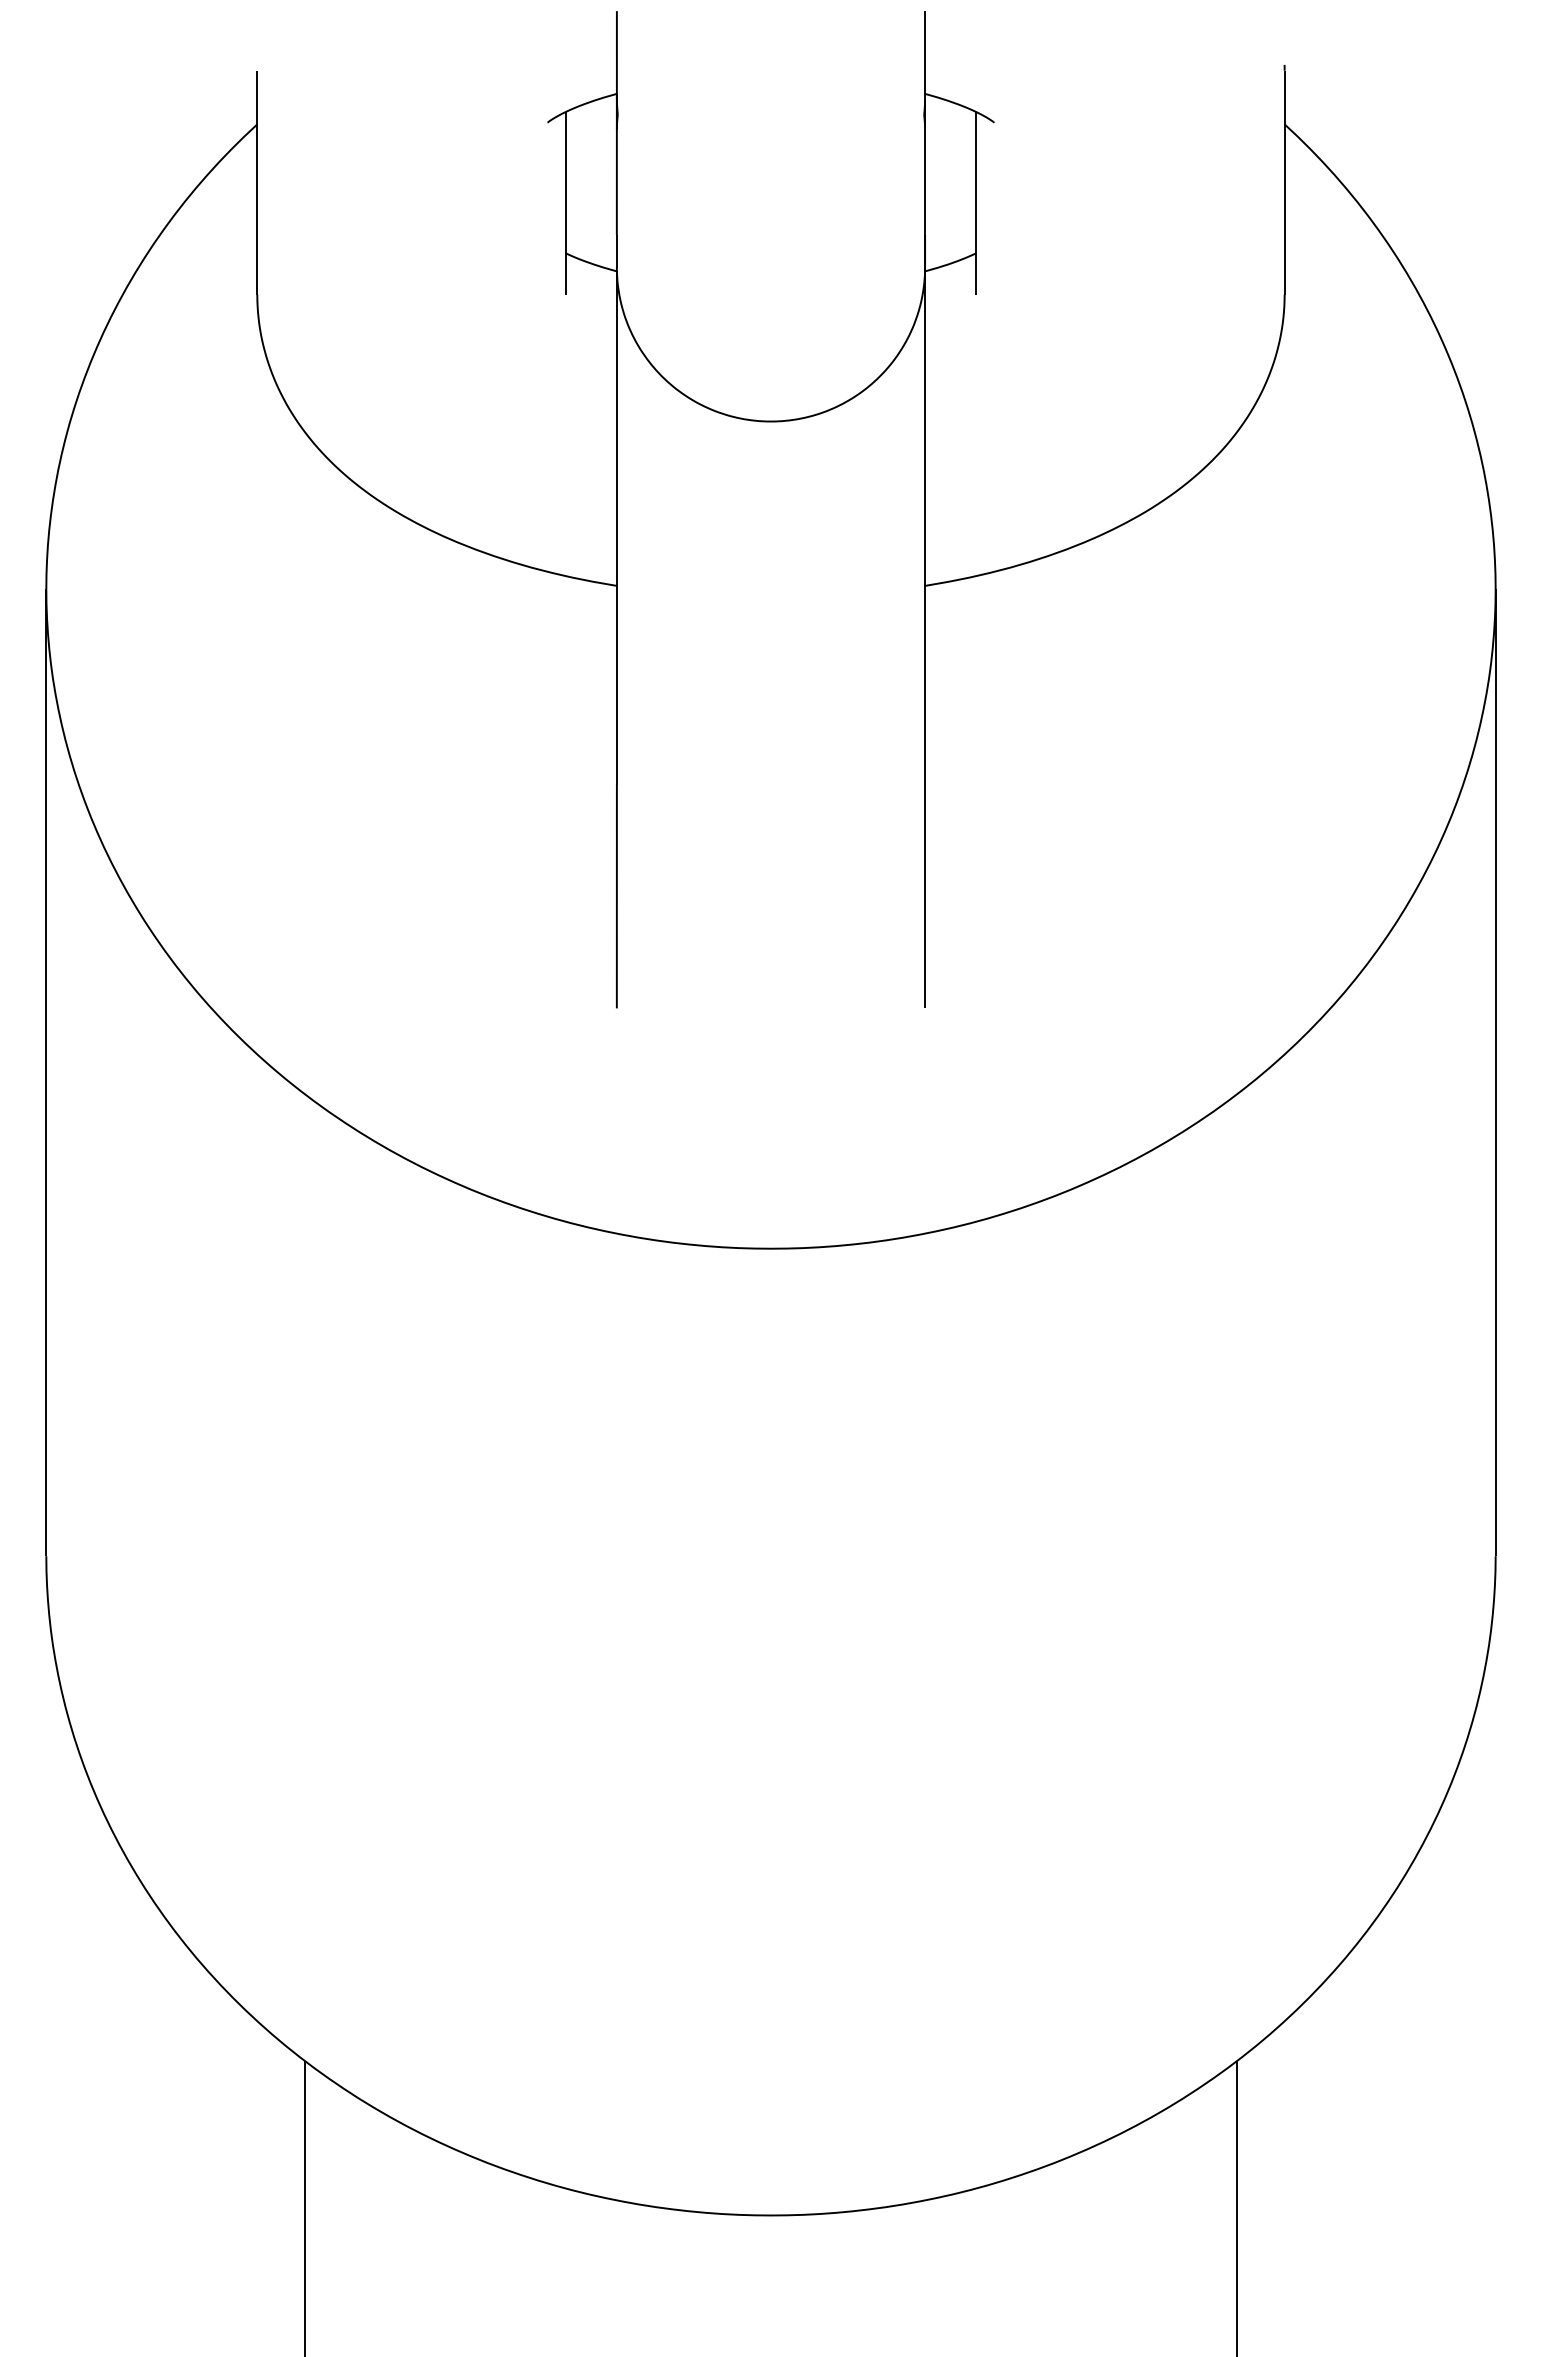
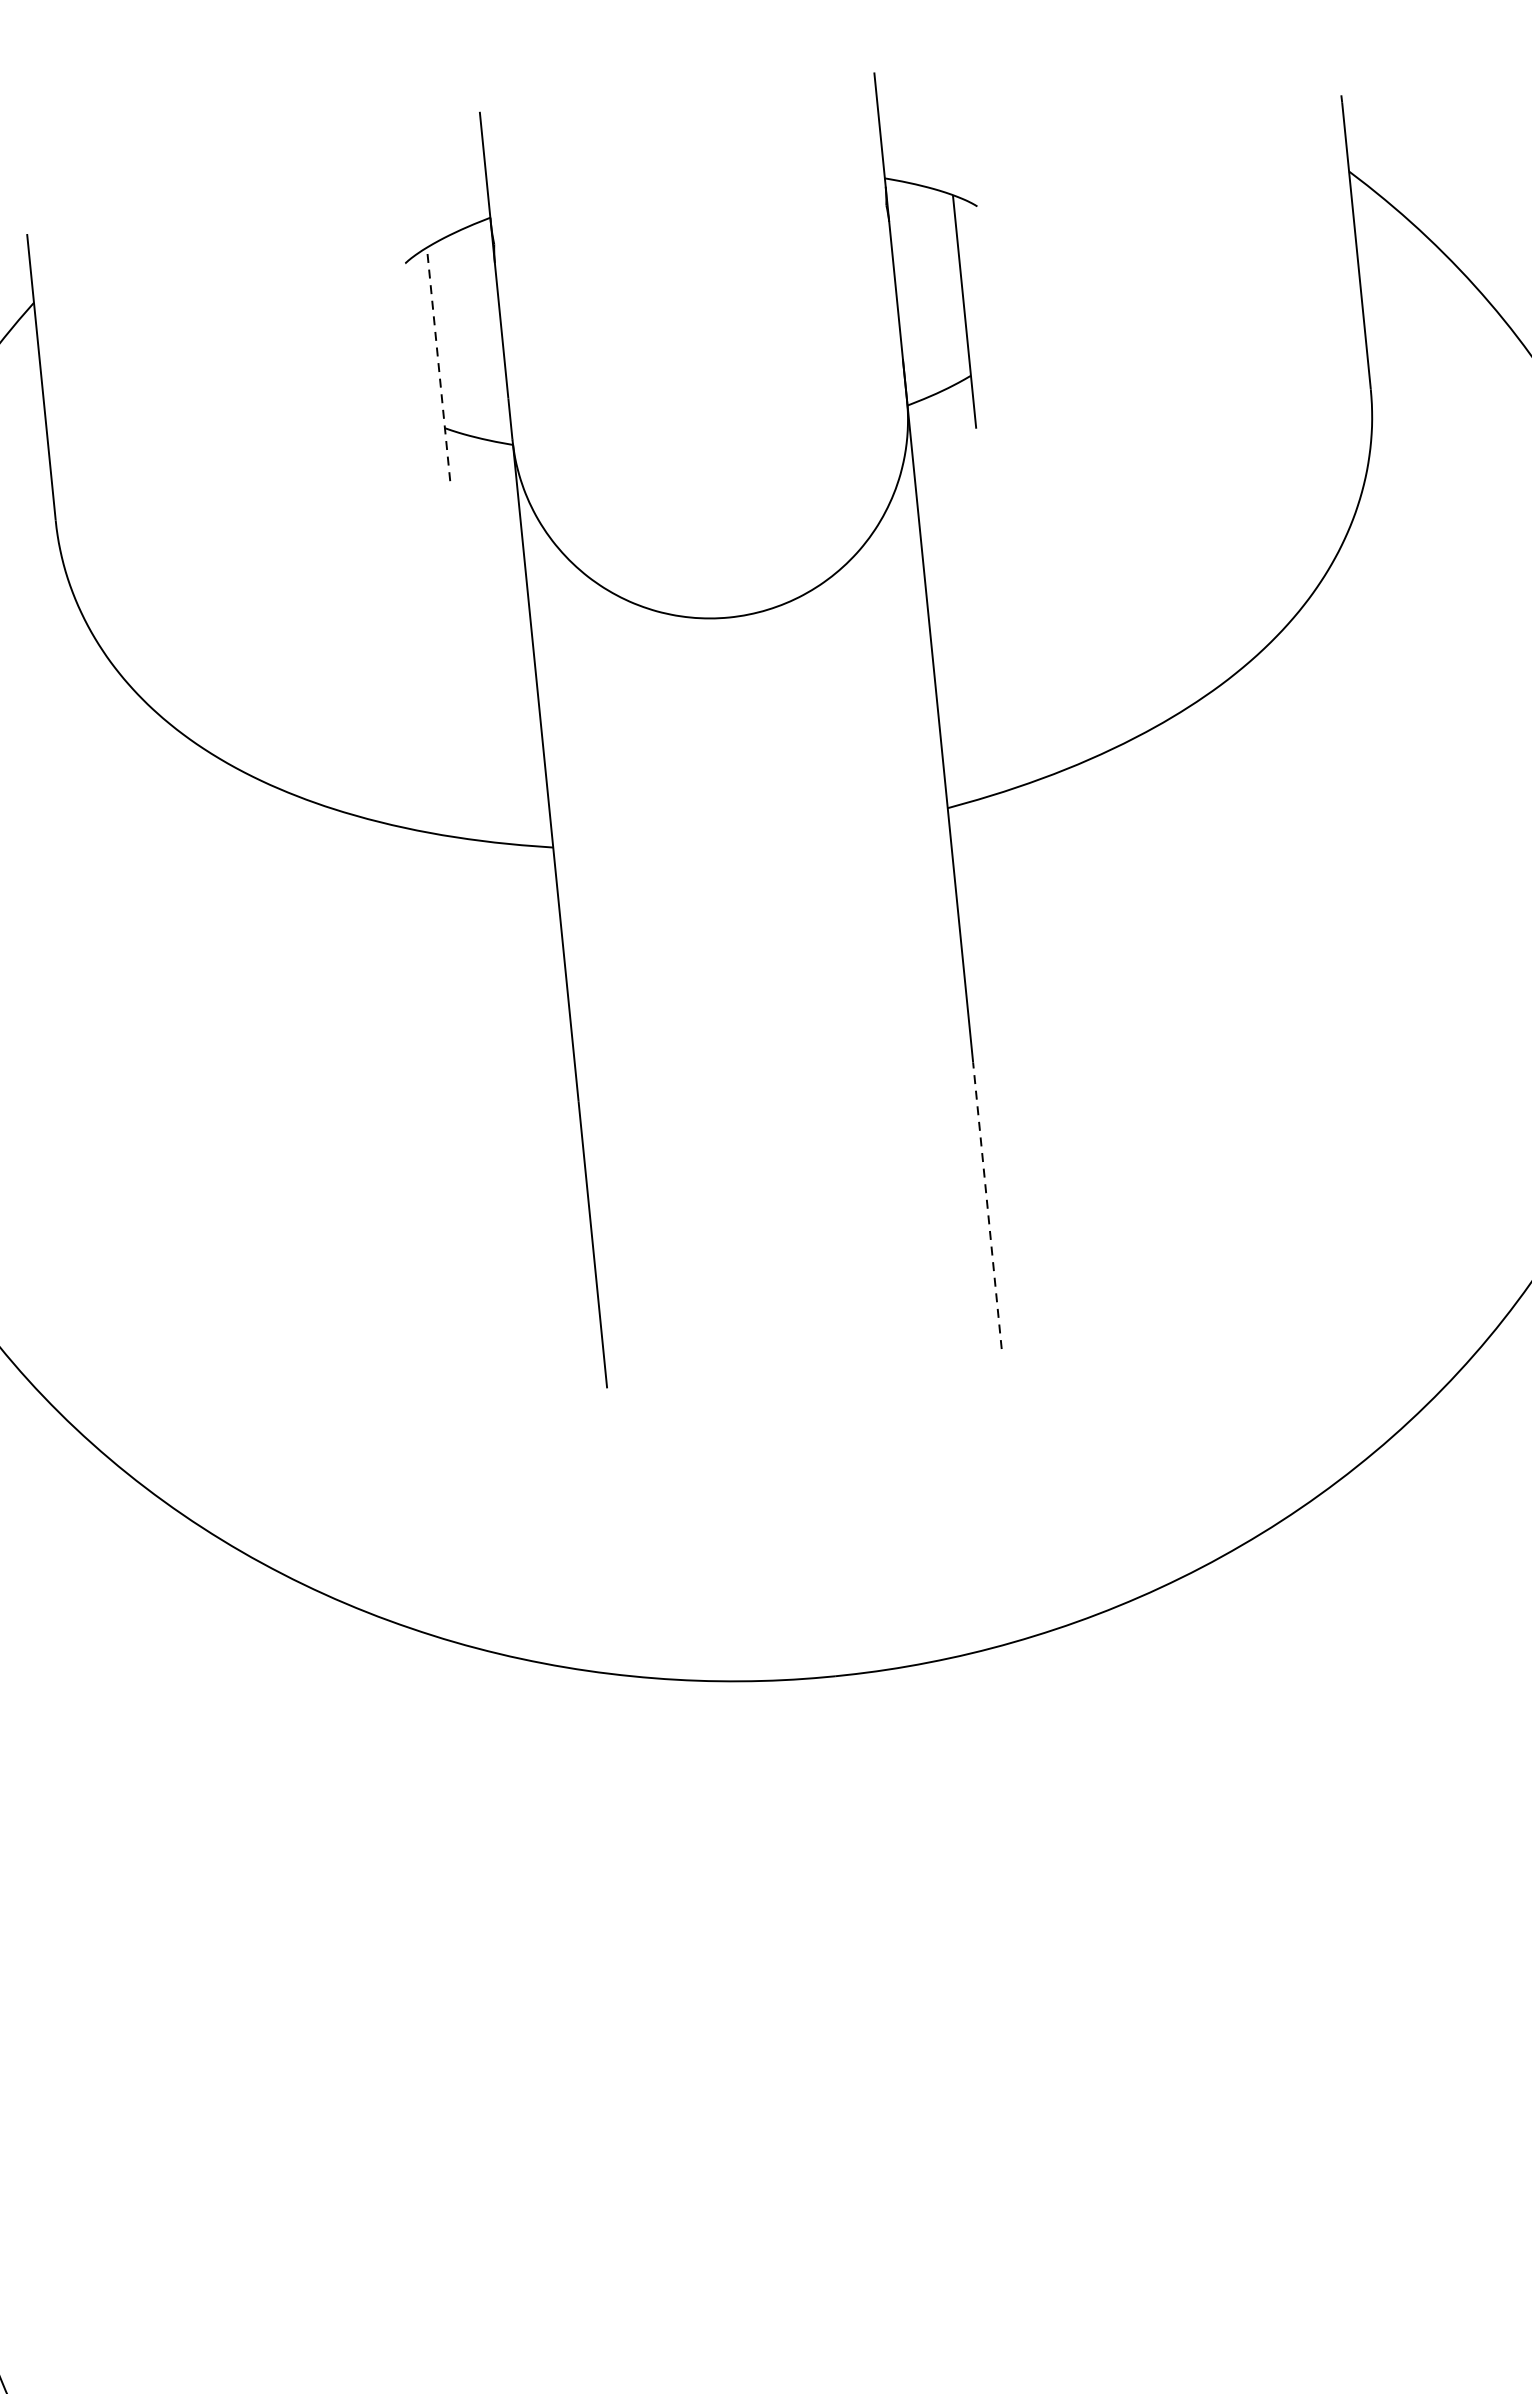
line: (565, 202) -> (438, 363), solid -> dashed
line: (925, 896) -> (987, 1205), solid -> dashed

